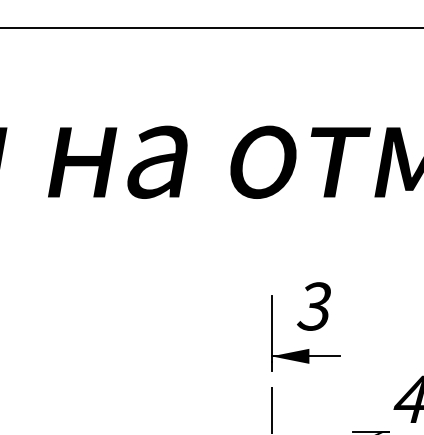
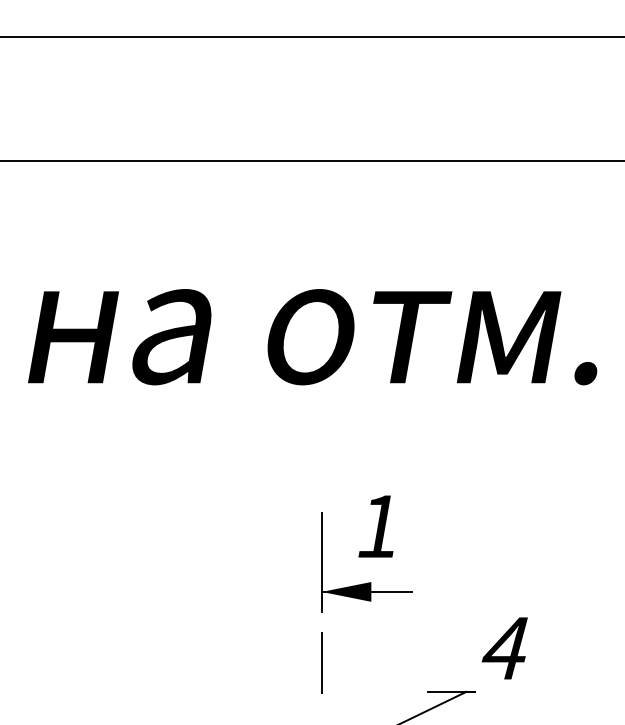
text: (314, 306) -> (377, 526), 3 -> 1

